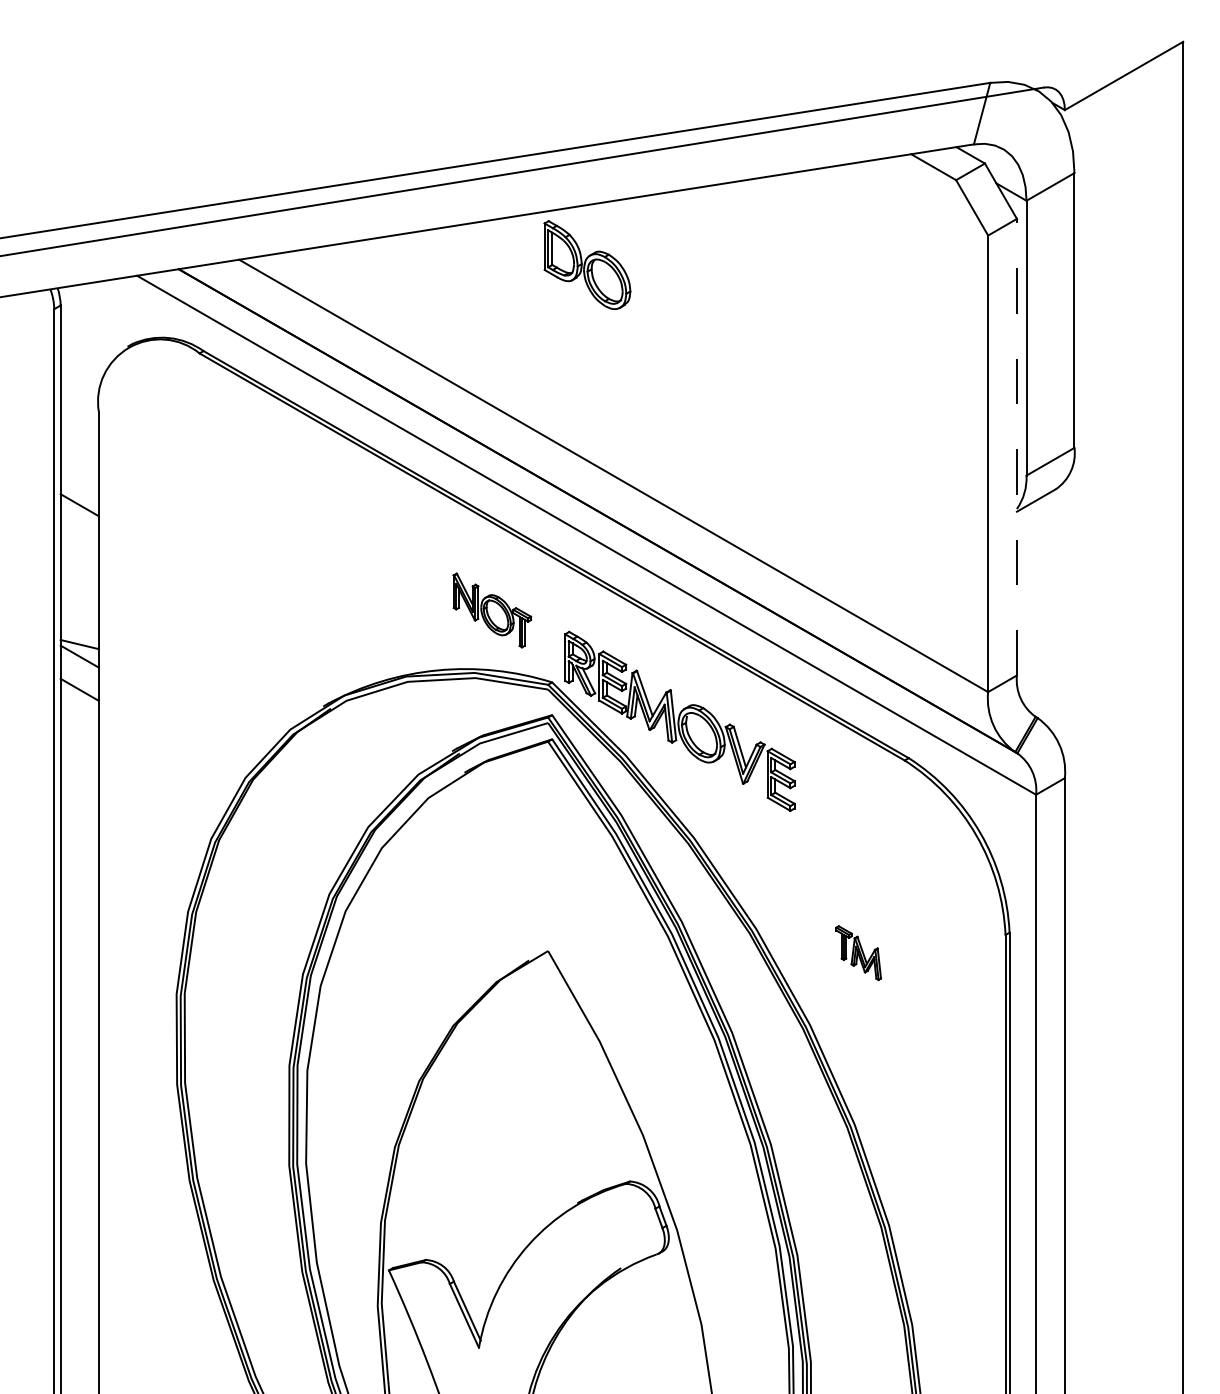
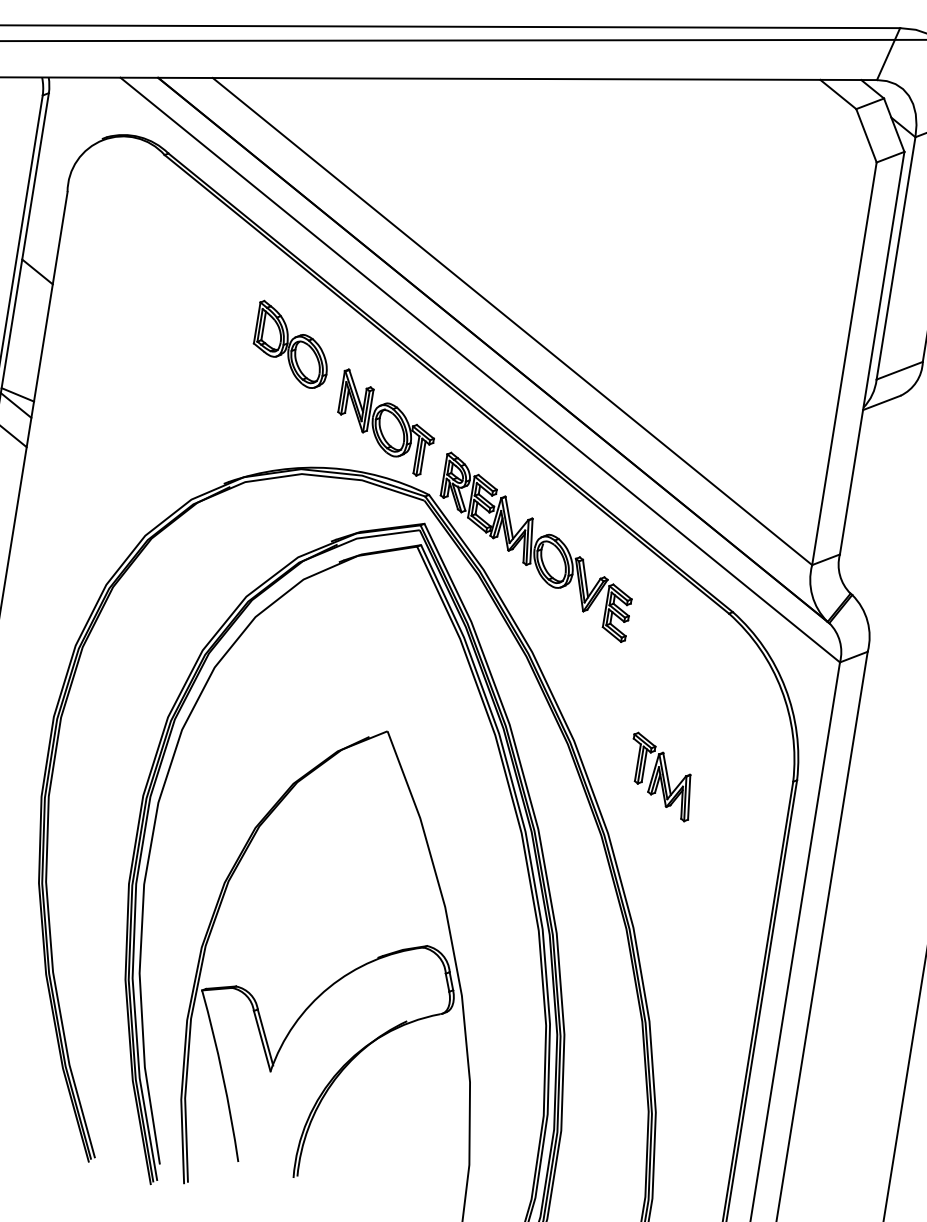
part: (587, 265) -> (292, 345), moved
line: (1016, 446) -> (871, 352), dashed -> solid
part: (492, 610) -> (386, 423), size x1.43
part: (858, 952) -> (661, 776), size x1.67

